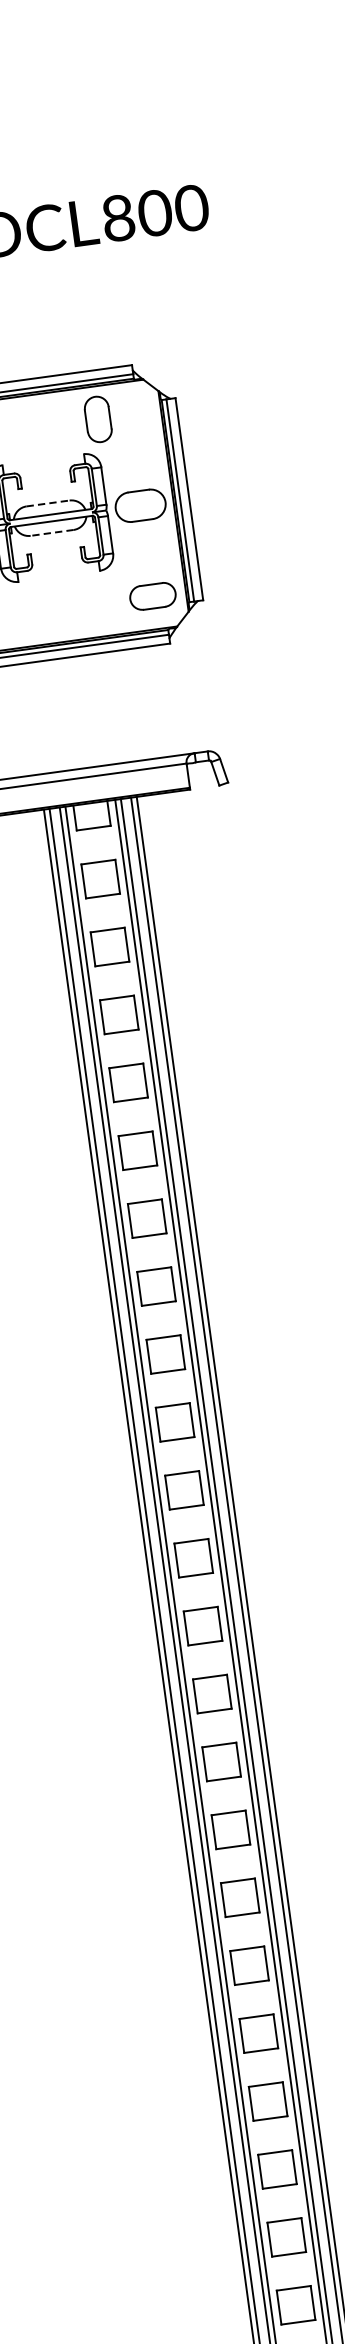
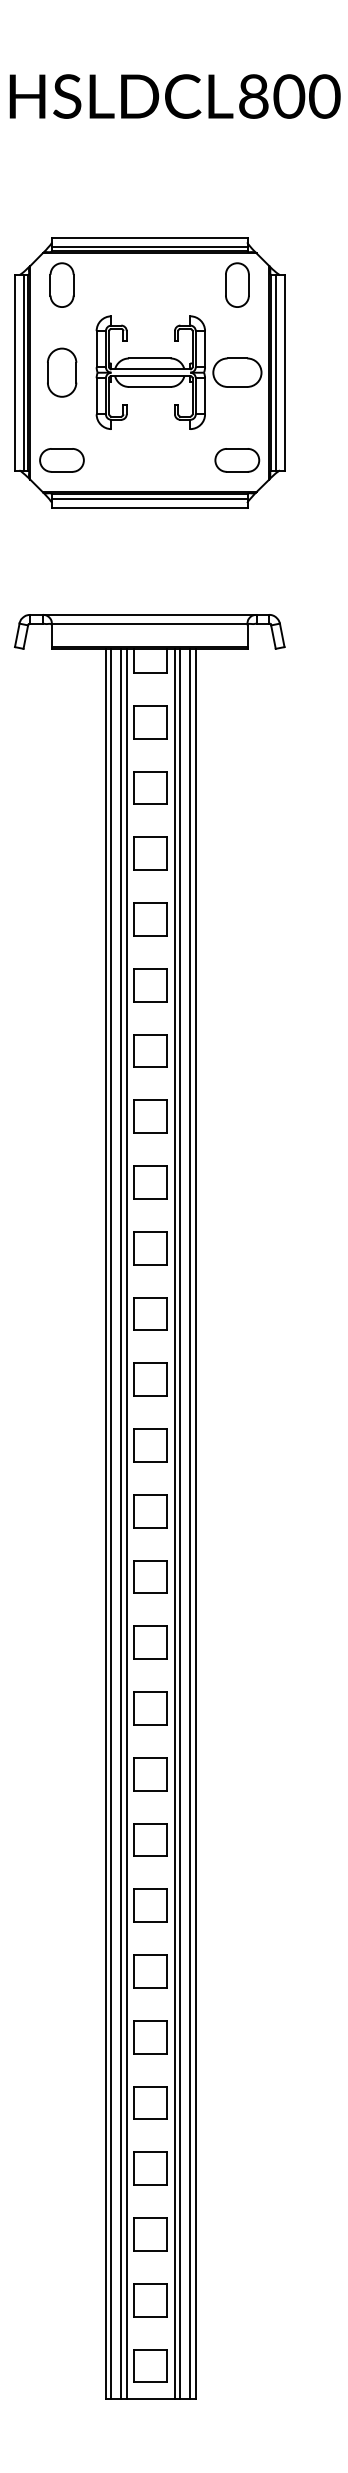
part: (98, 418) -> (237, 284), moved
line: (47, 503) -> (149, 358), dashed -> solid
line: (51, 532) -> (149, 386), dashed -> solid

